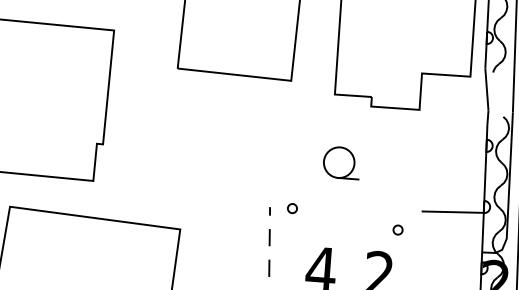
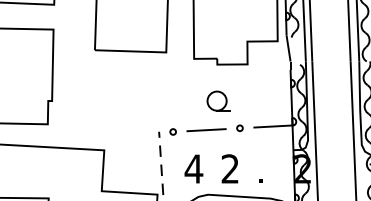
part: (341, 161) -> (218, 100), moved
line: (345, 210) -> (206, 130), added
circle: (397, 228) -> (239, 127), moved

